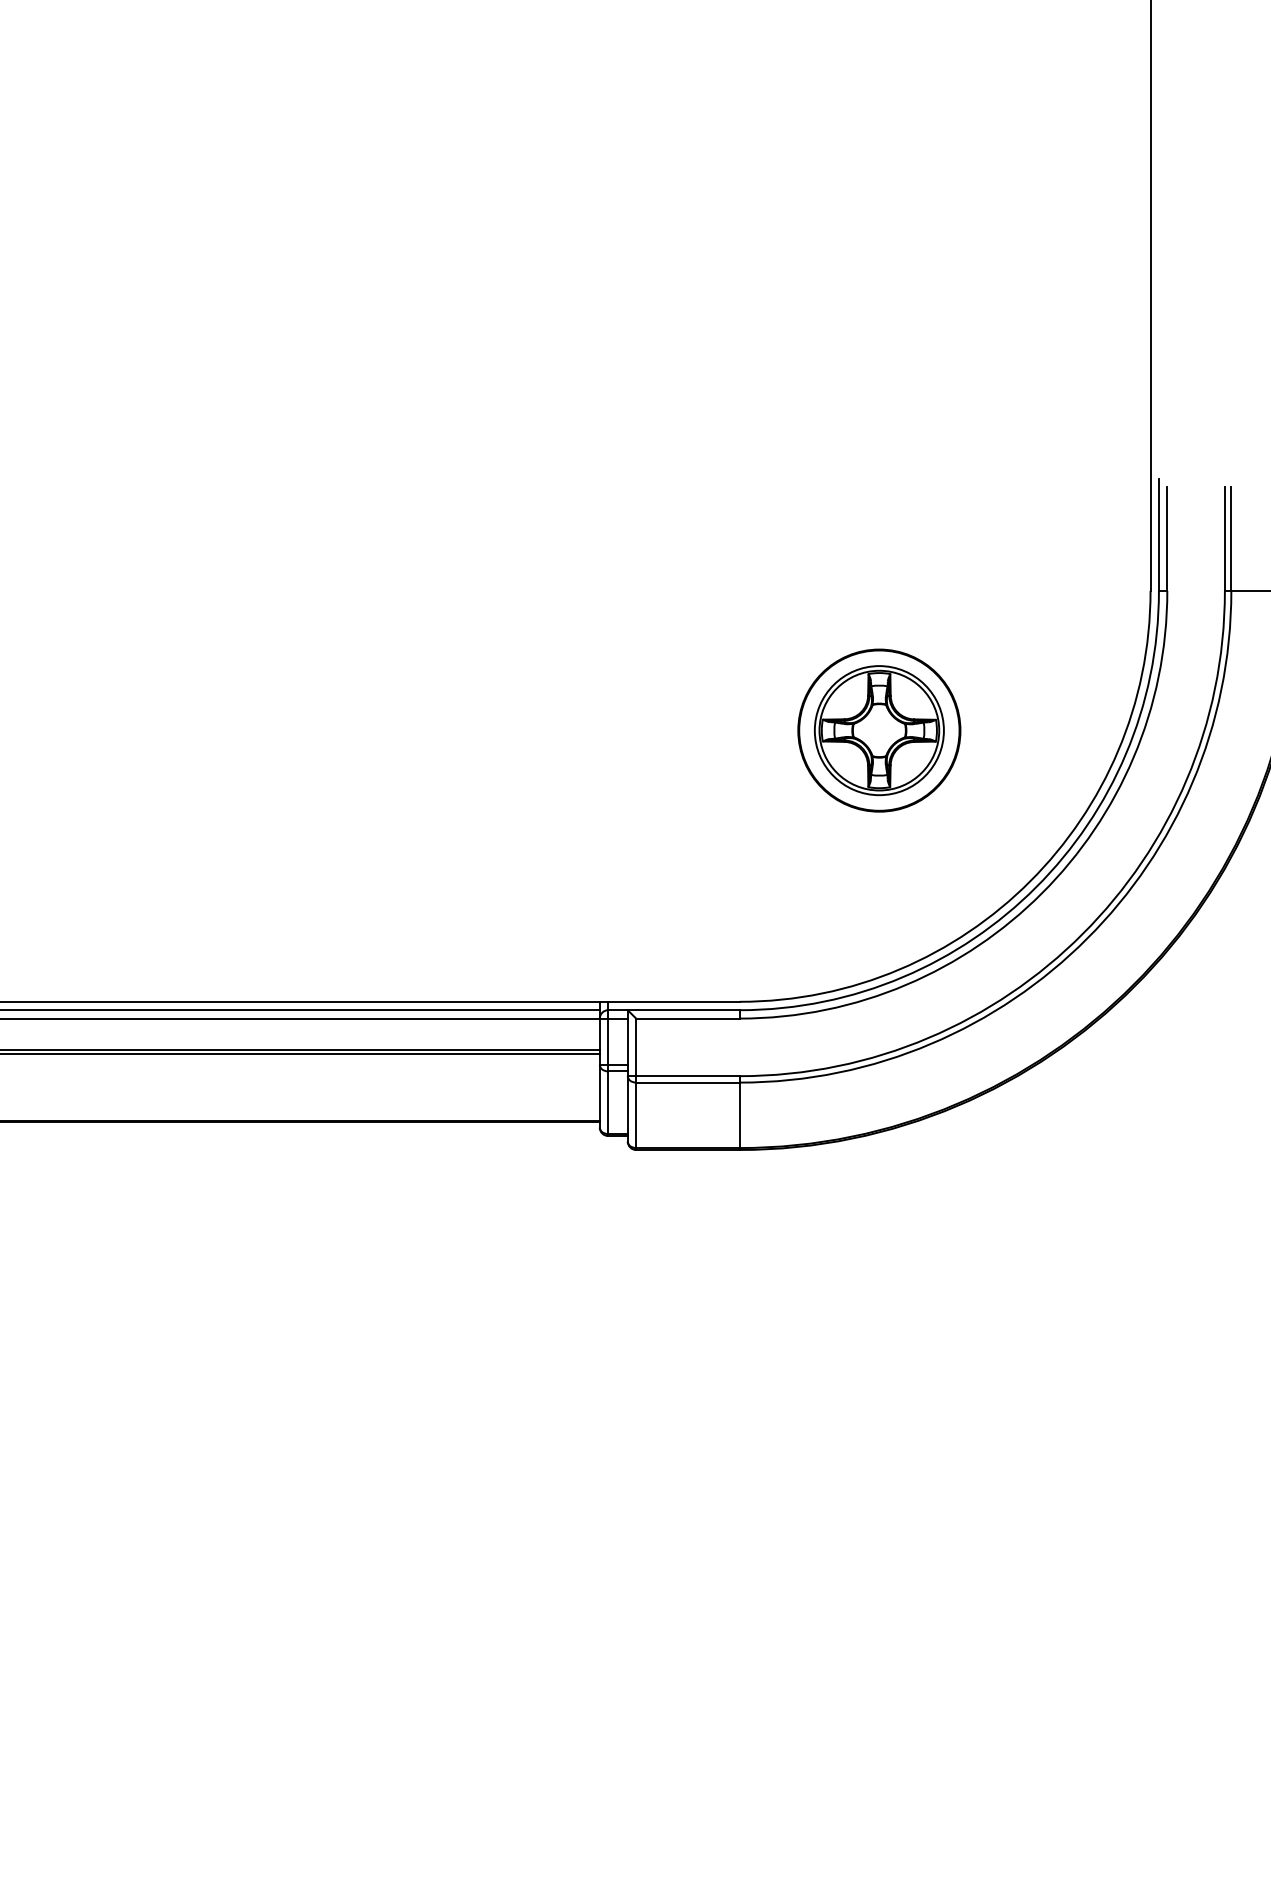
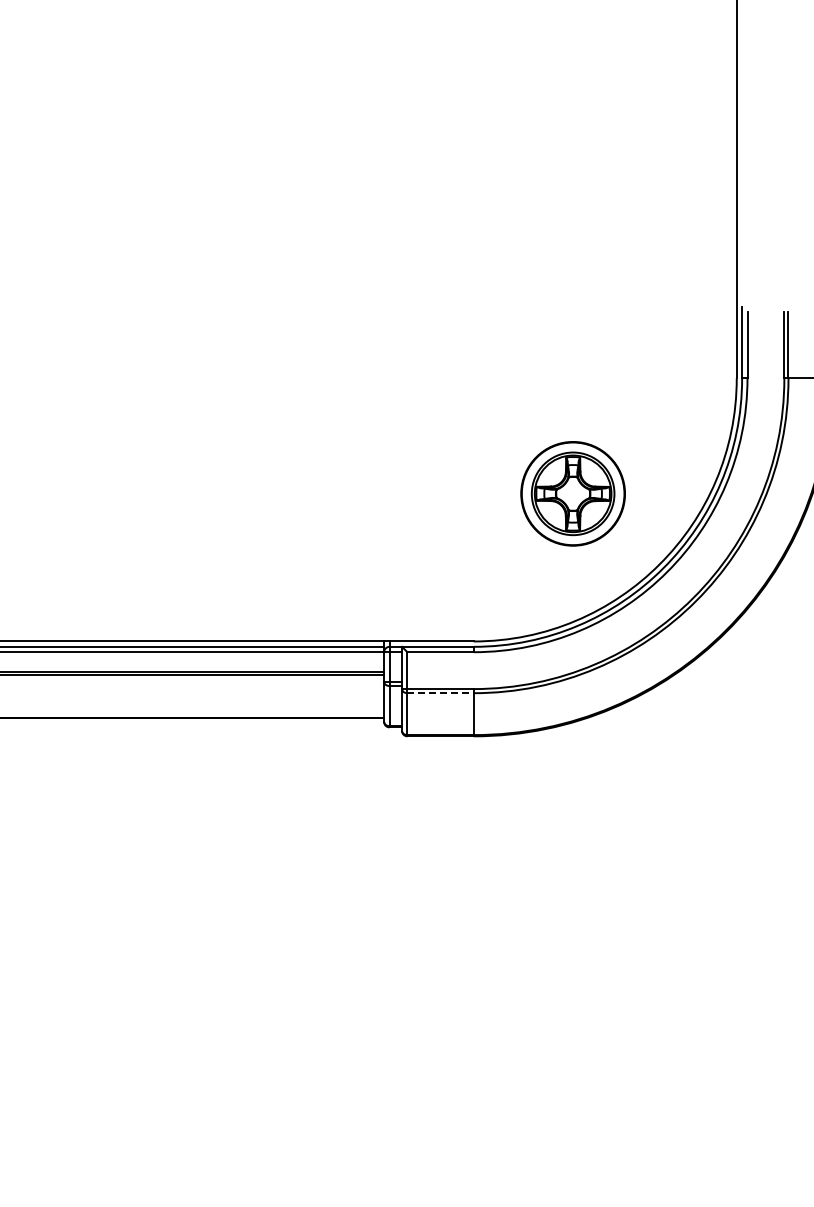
part: (878, 730) -> (572, 493), moved
line: (689, 1083) -> (441, 693), solid -> dashed

